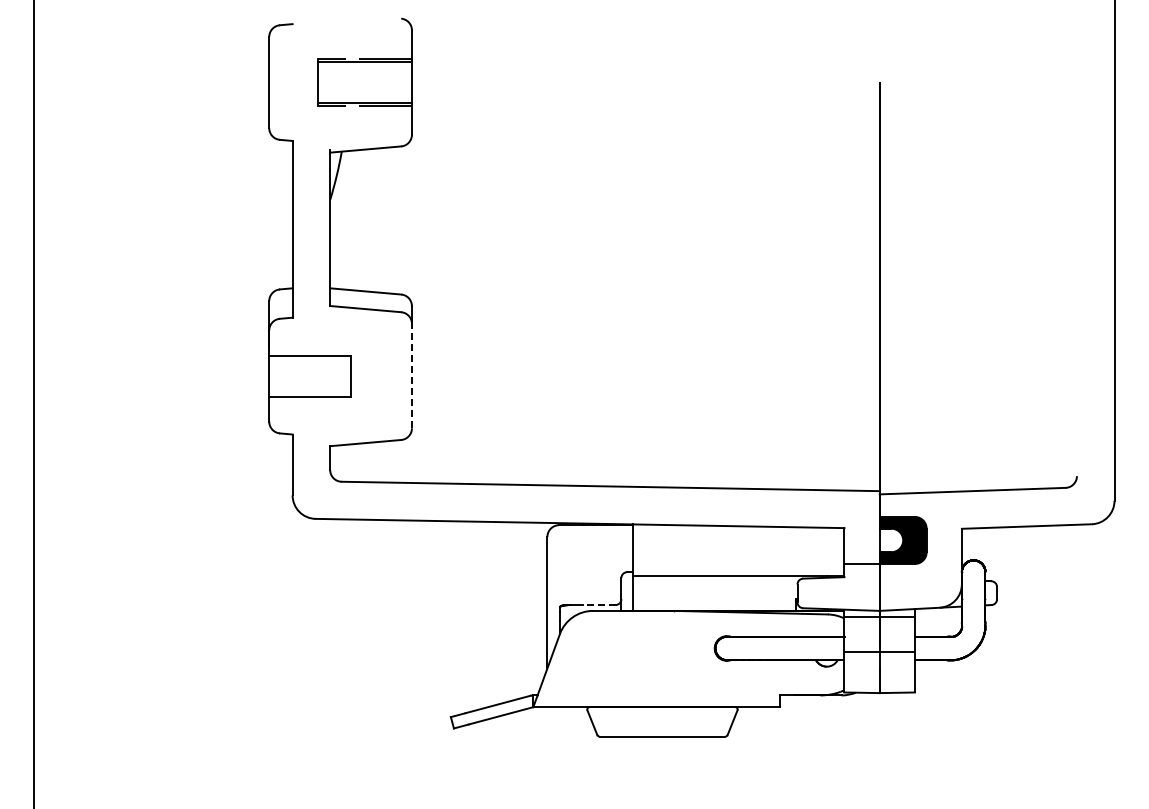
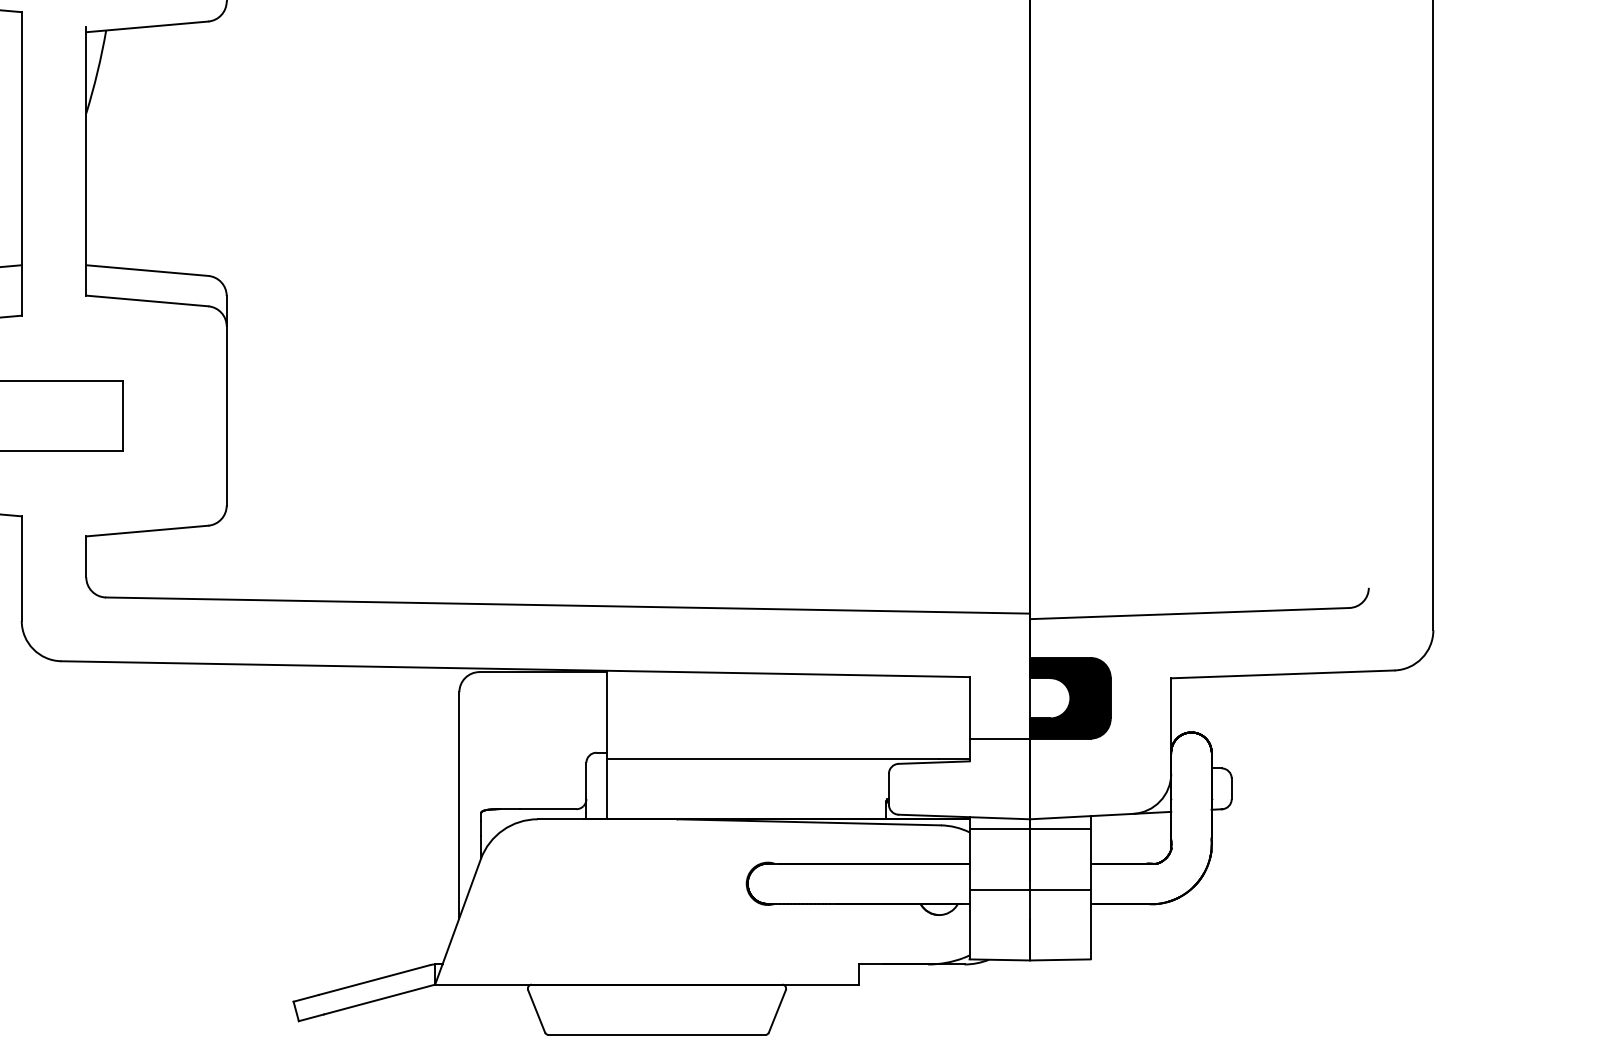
line: (411, 375) -> (225, 414), dashed -> solid
line: (598, 605) -> (547, 810), dashed -> solid

